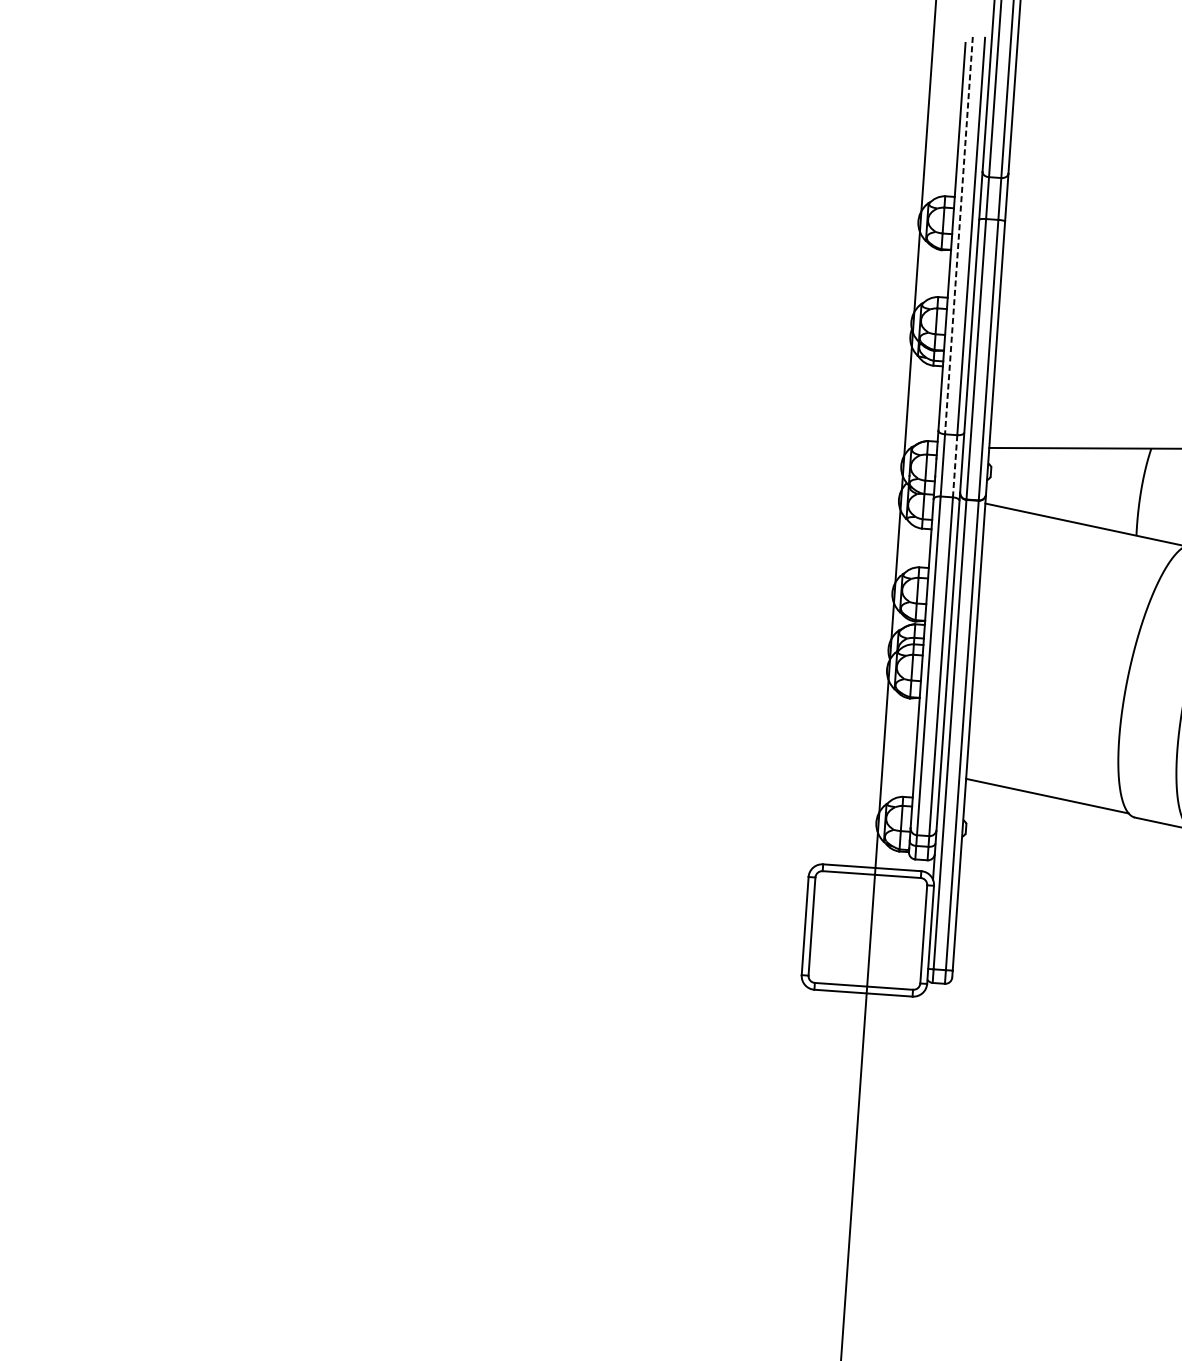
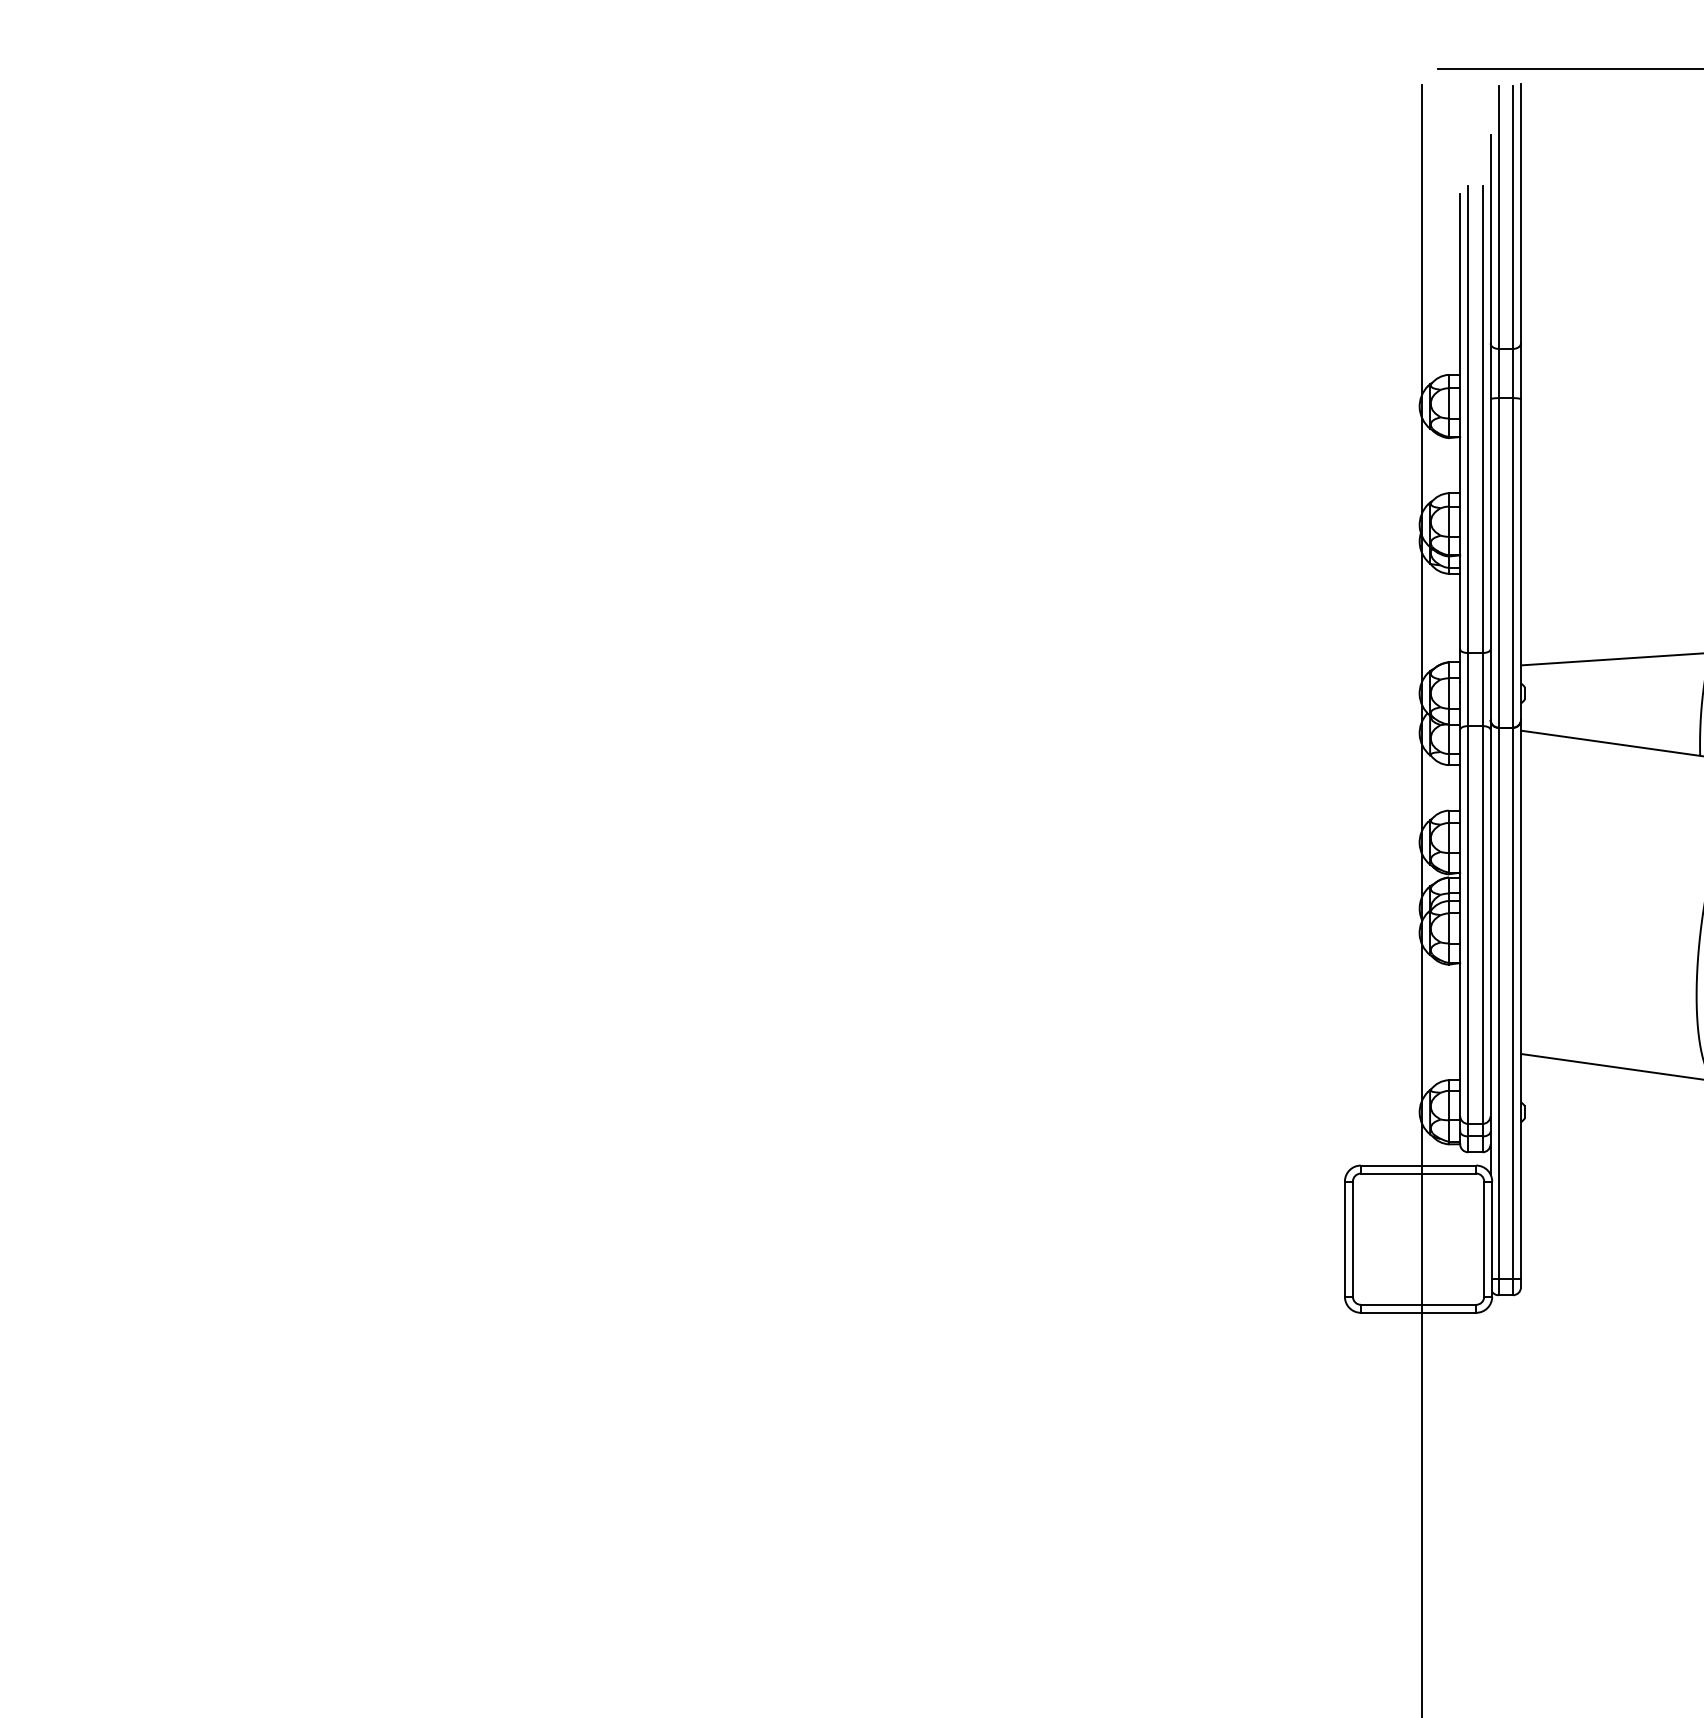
line: (959, 236) -> (1468, 420), dashed -> solid
line: (955, 466) -> (1482, 689), dashed -> solid

